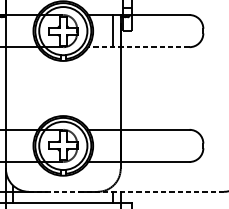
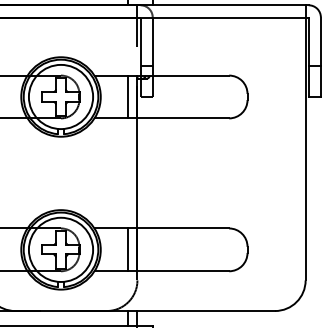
line: (138, 47) -> (161, 118), dashed -> solid
line: (113, 145) -> (127, 249), added
line: (126, 192) -> (145, 311), dashed -> solid

